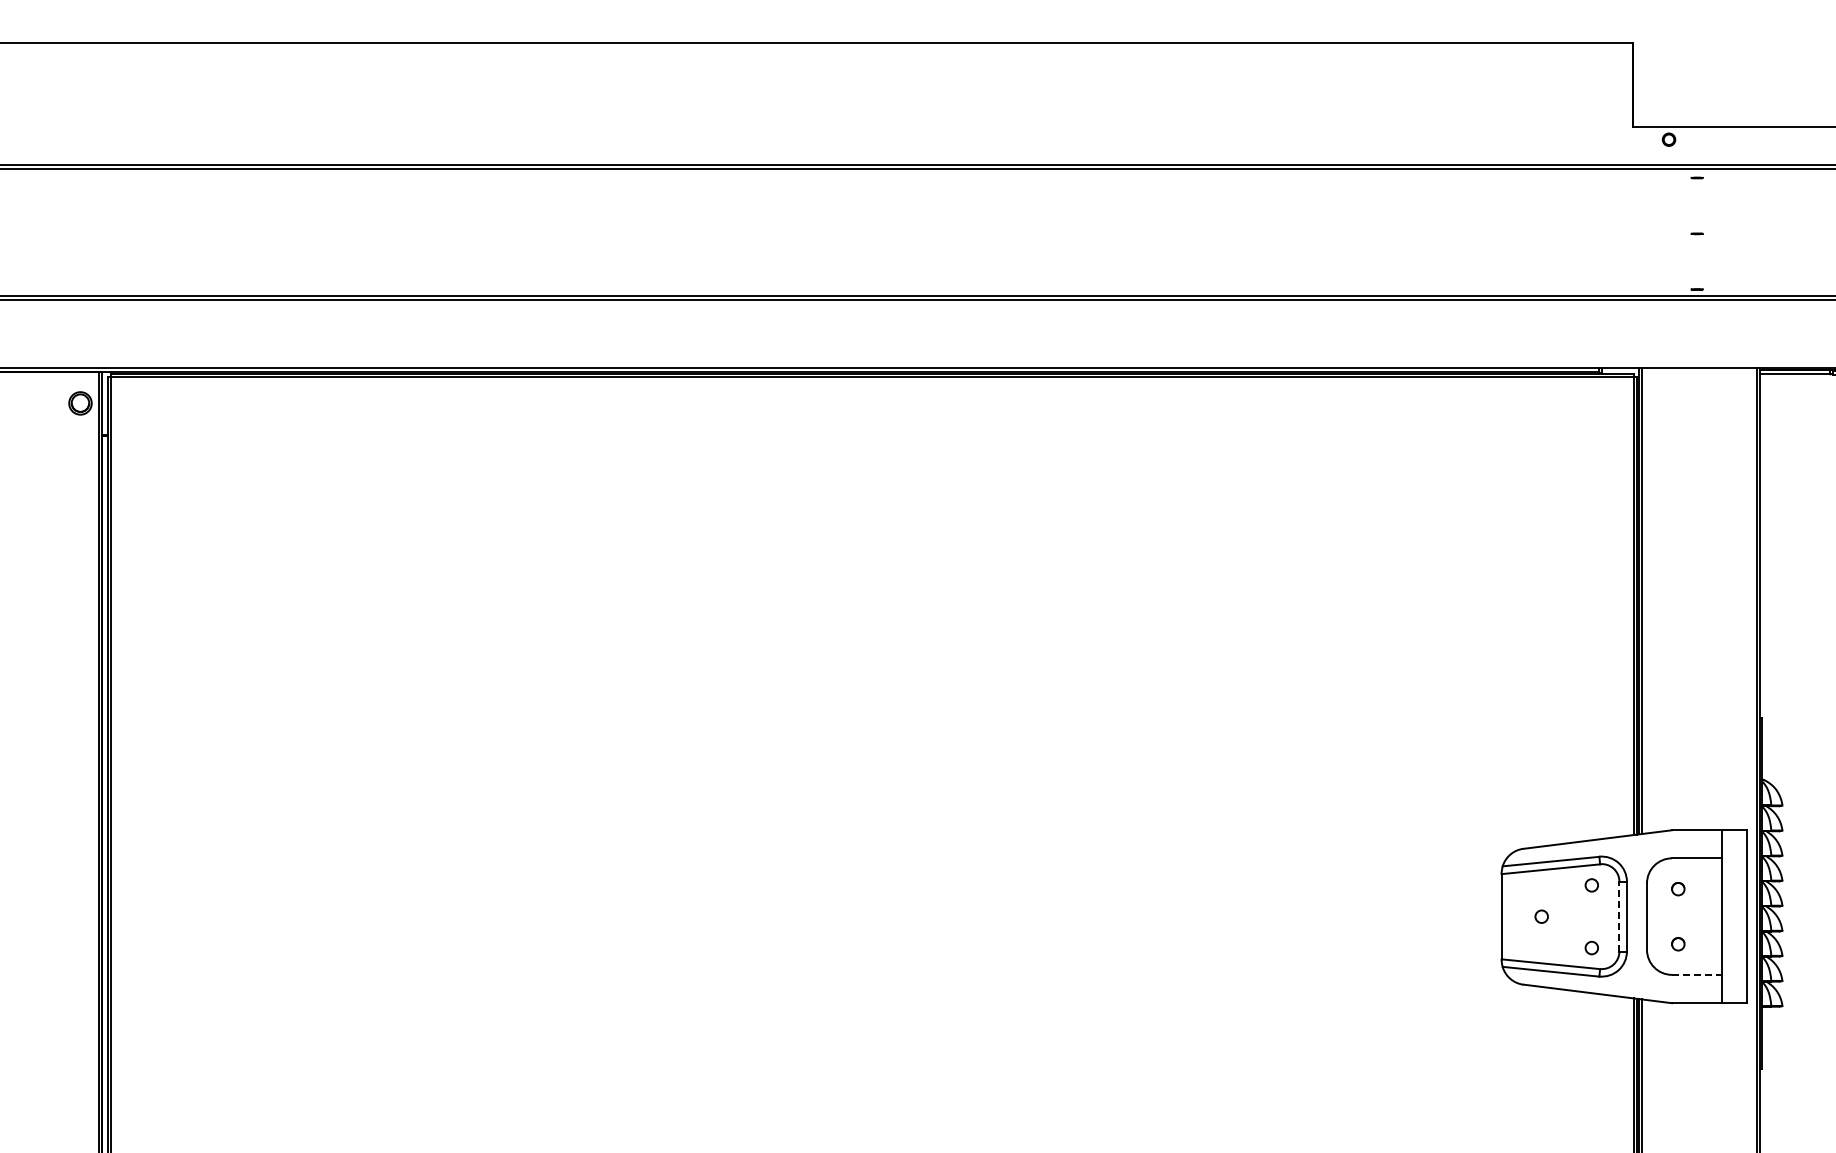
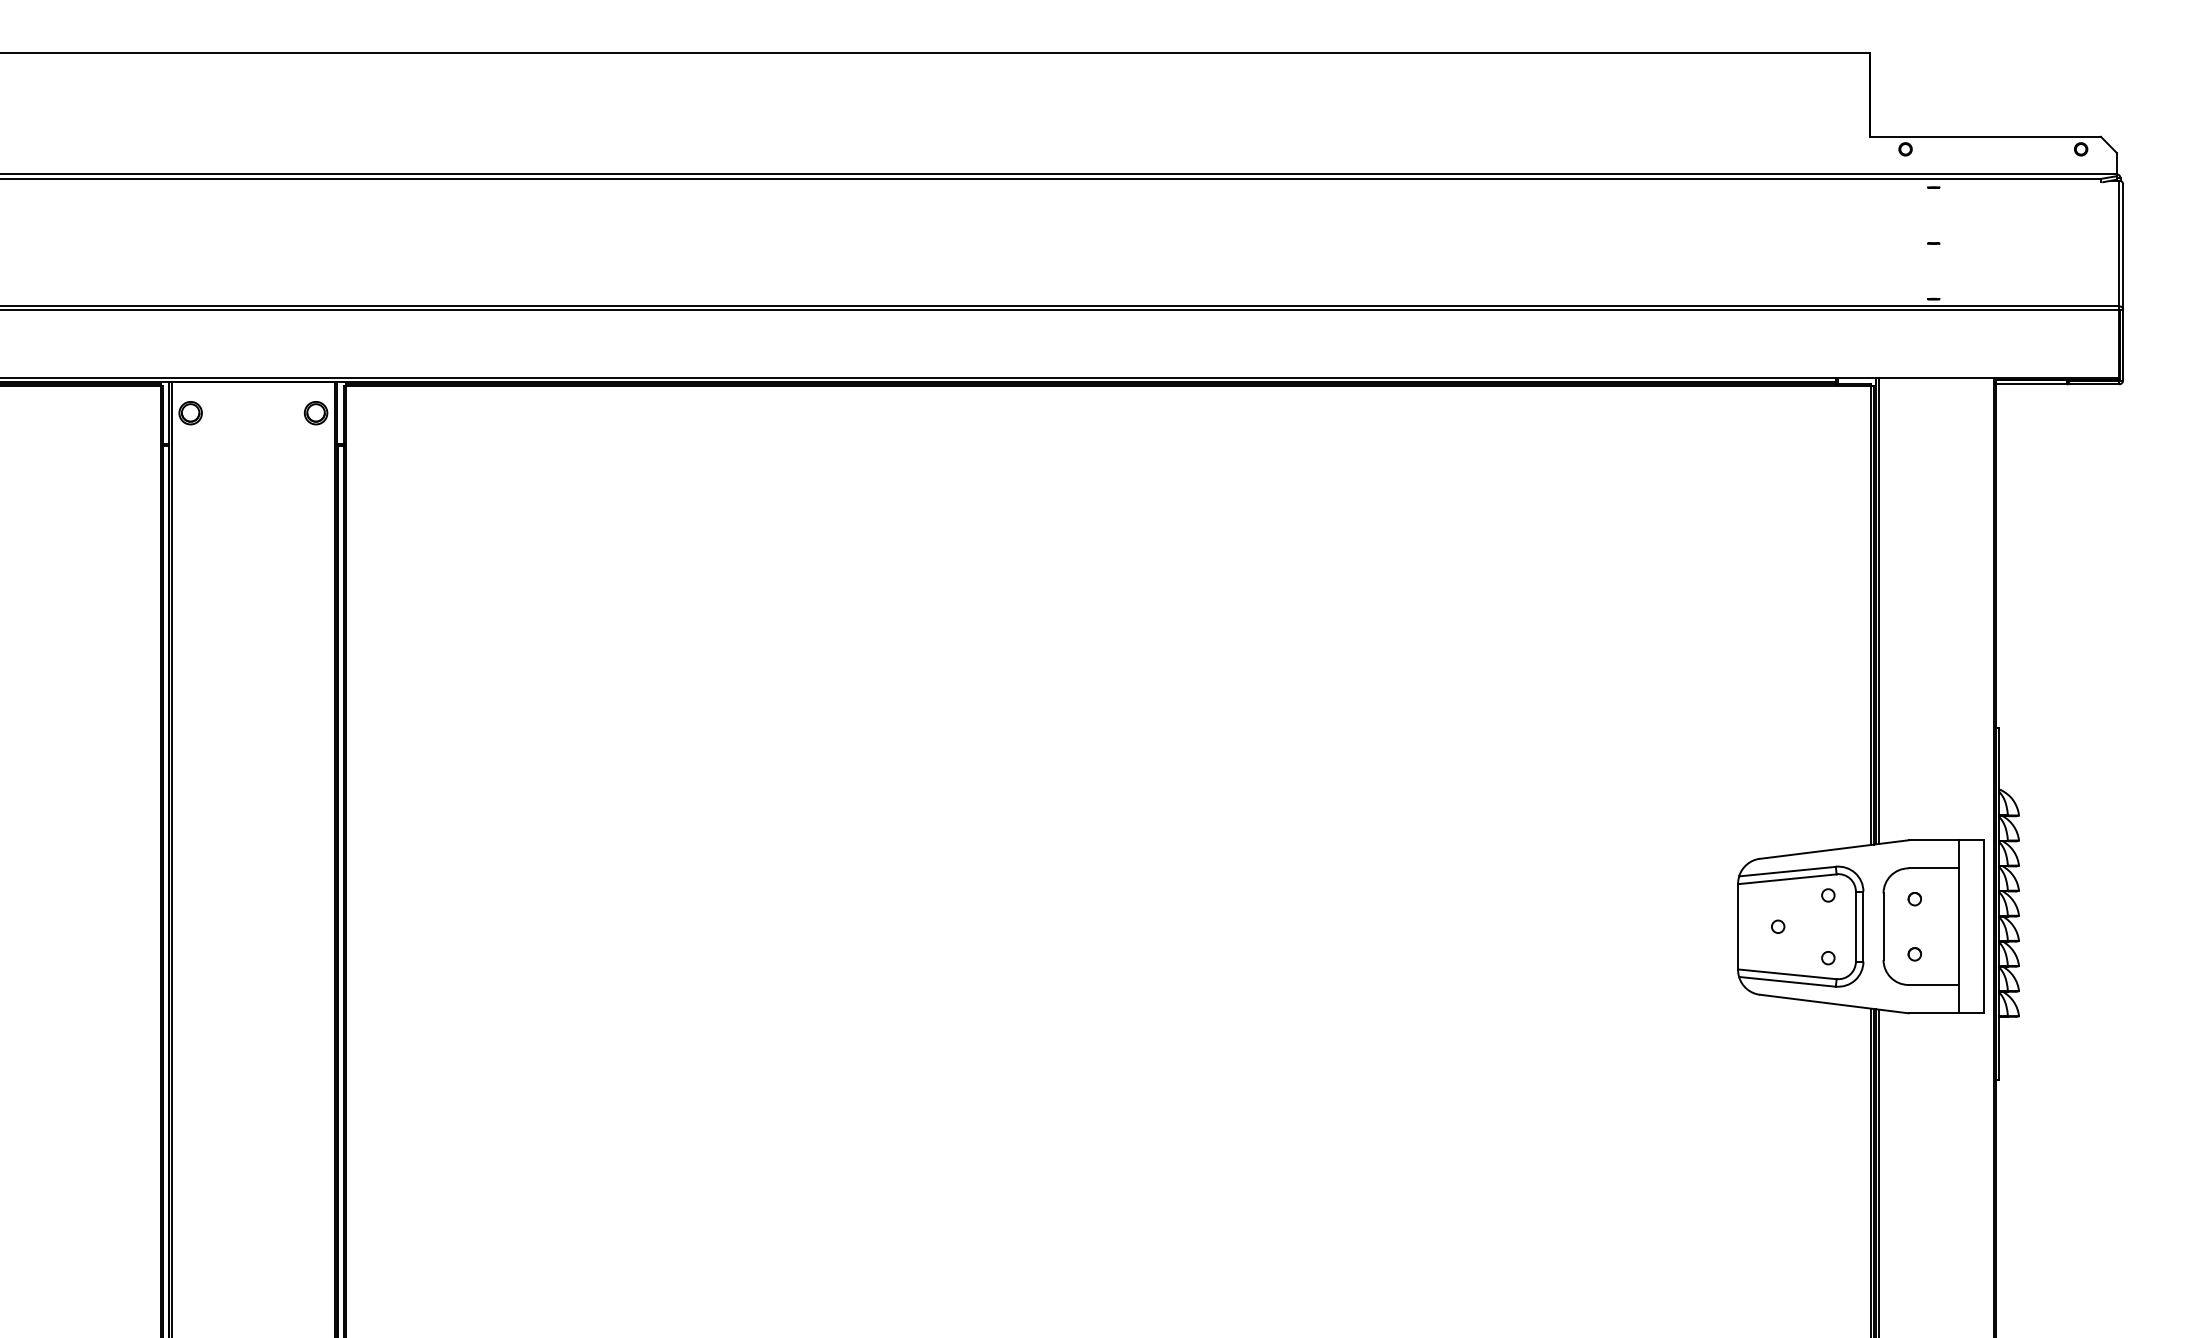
line: (1618, 916) -> (1855, 926), dashed -> solid
line: (1697, 974) -> (1934, 984), dashed -> solid

